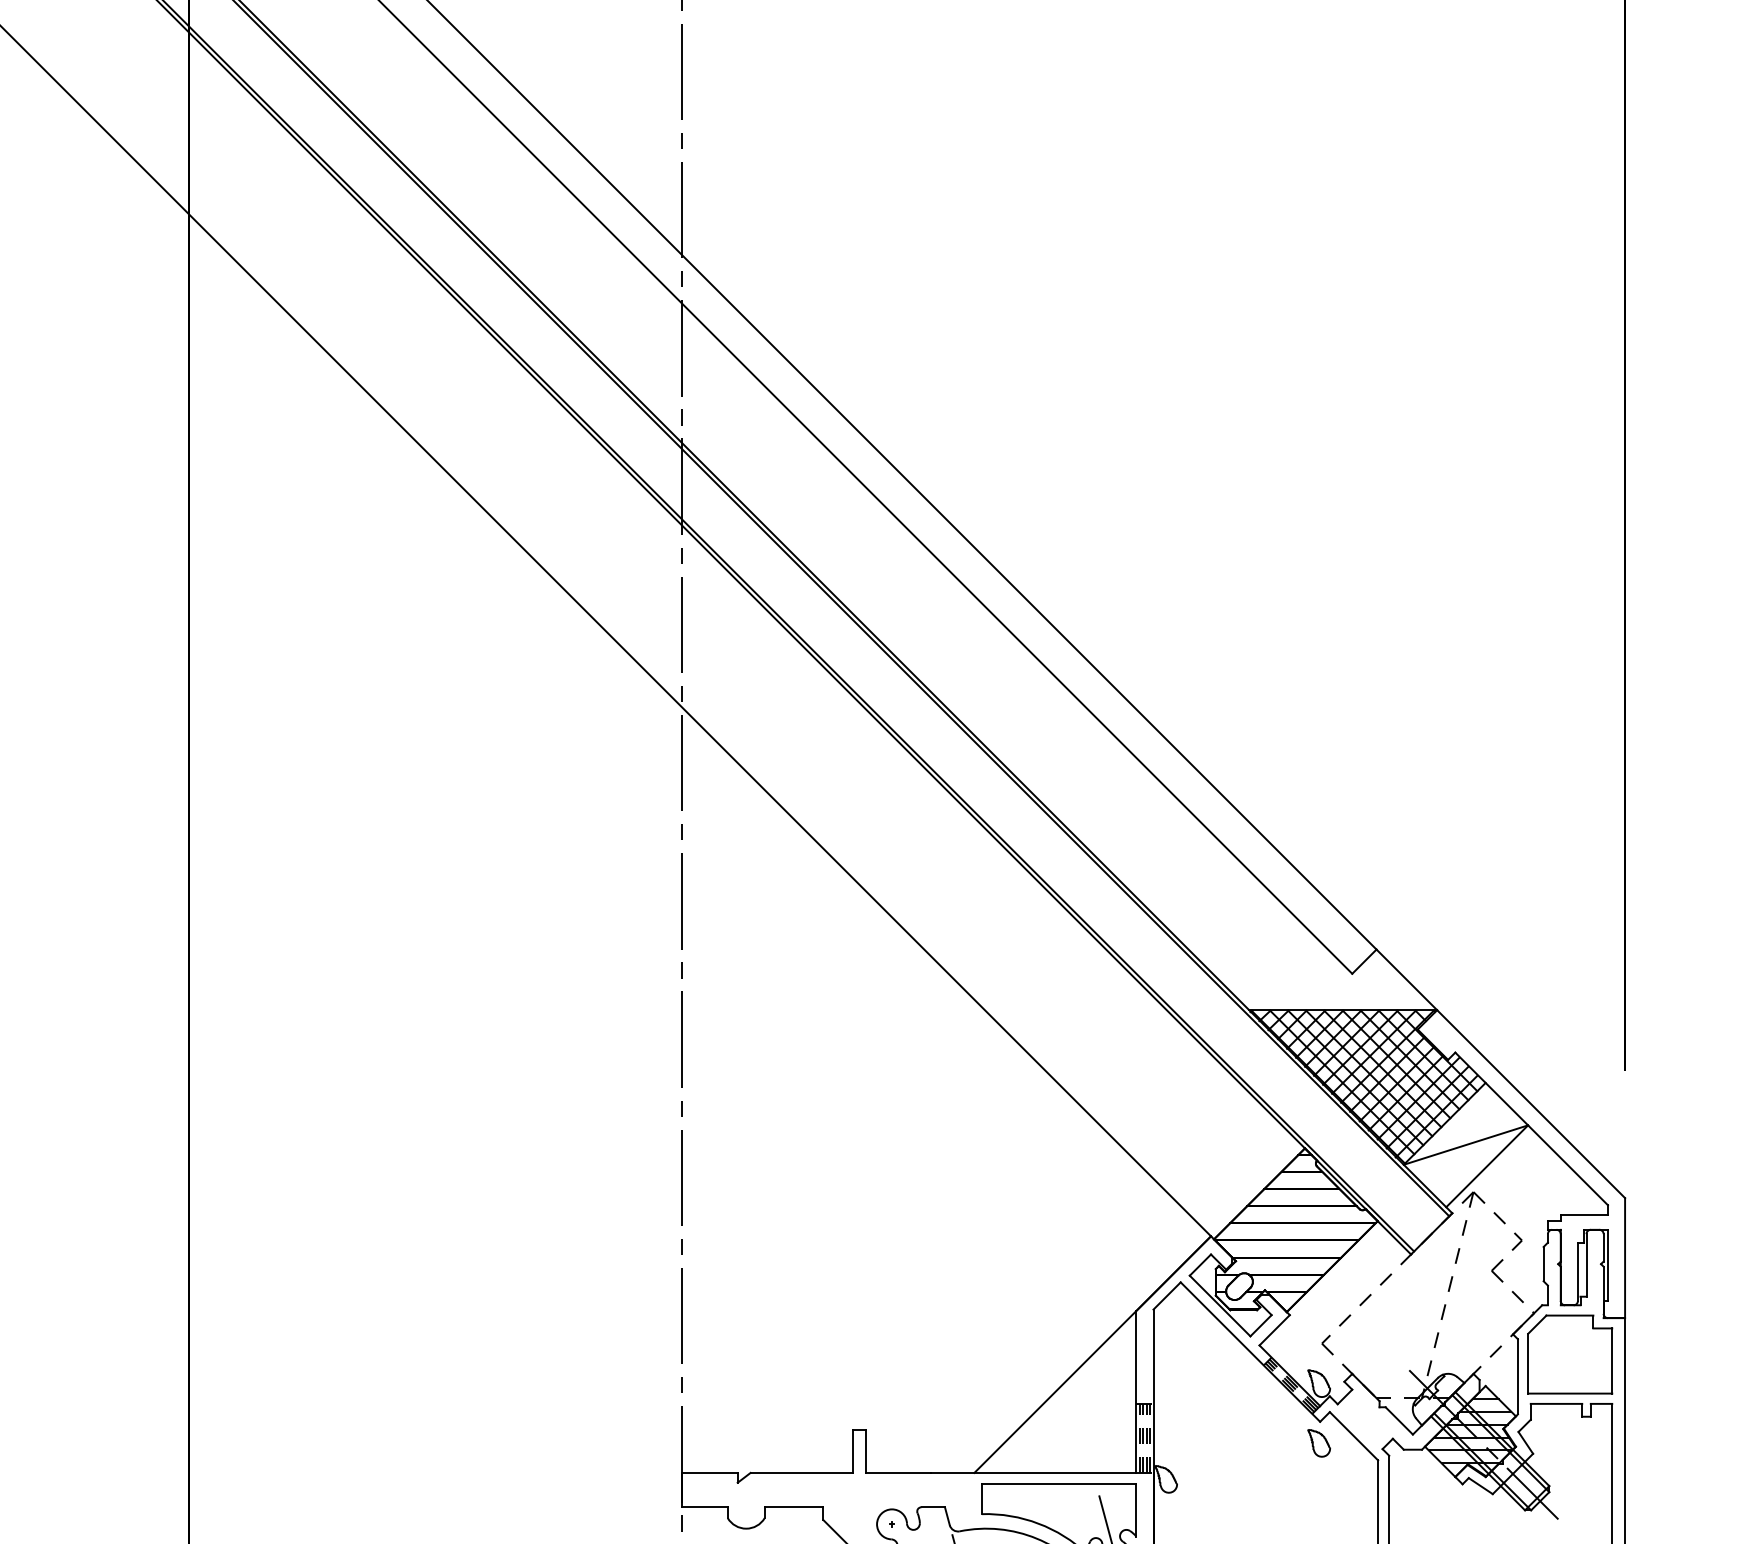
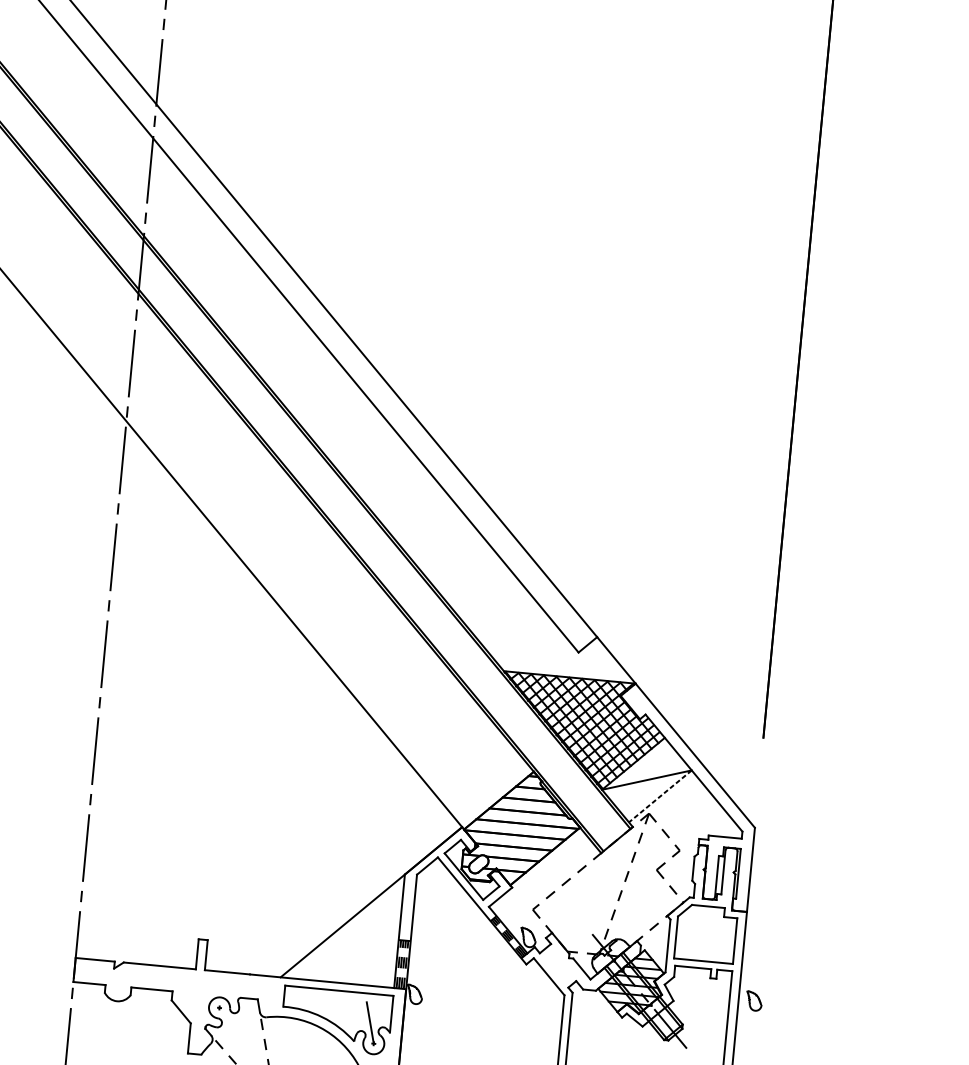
line: (1487, 1166) -> (660, 796), solid -> dashed
part: (1319, 1443) -> (754, 1001), moved

